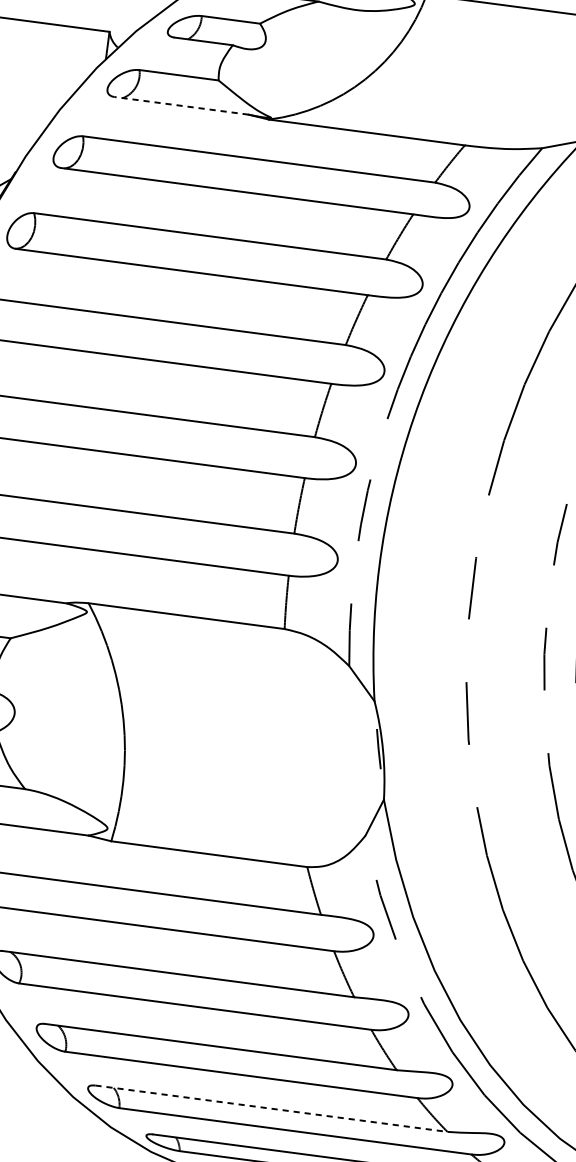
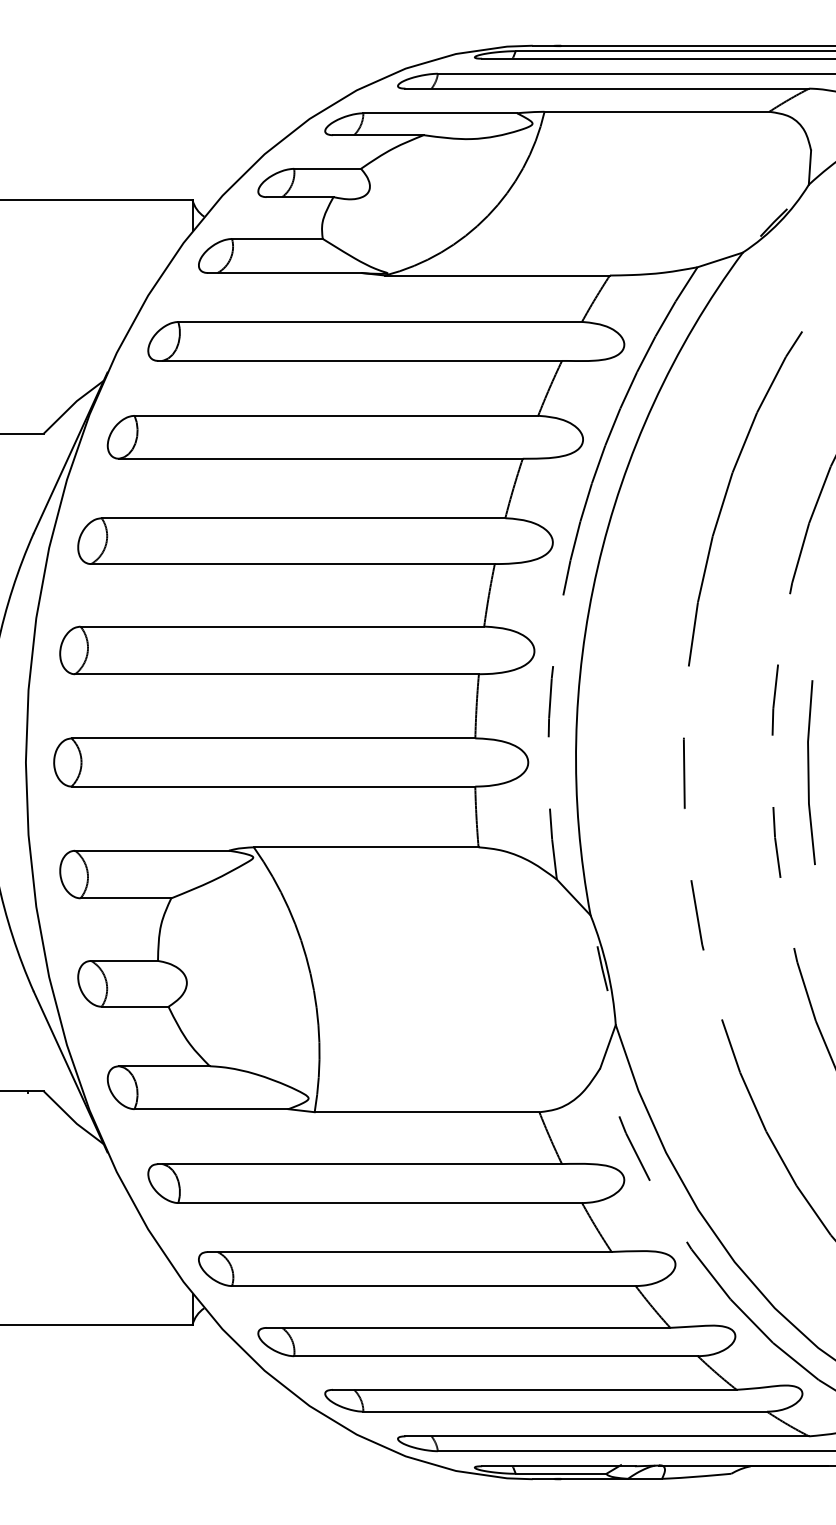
line: (181, 106) -> (284, 273), dashed -> solid
line: (271, 1108) -> (534, 1389), dashed -> solid

